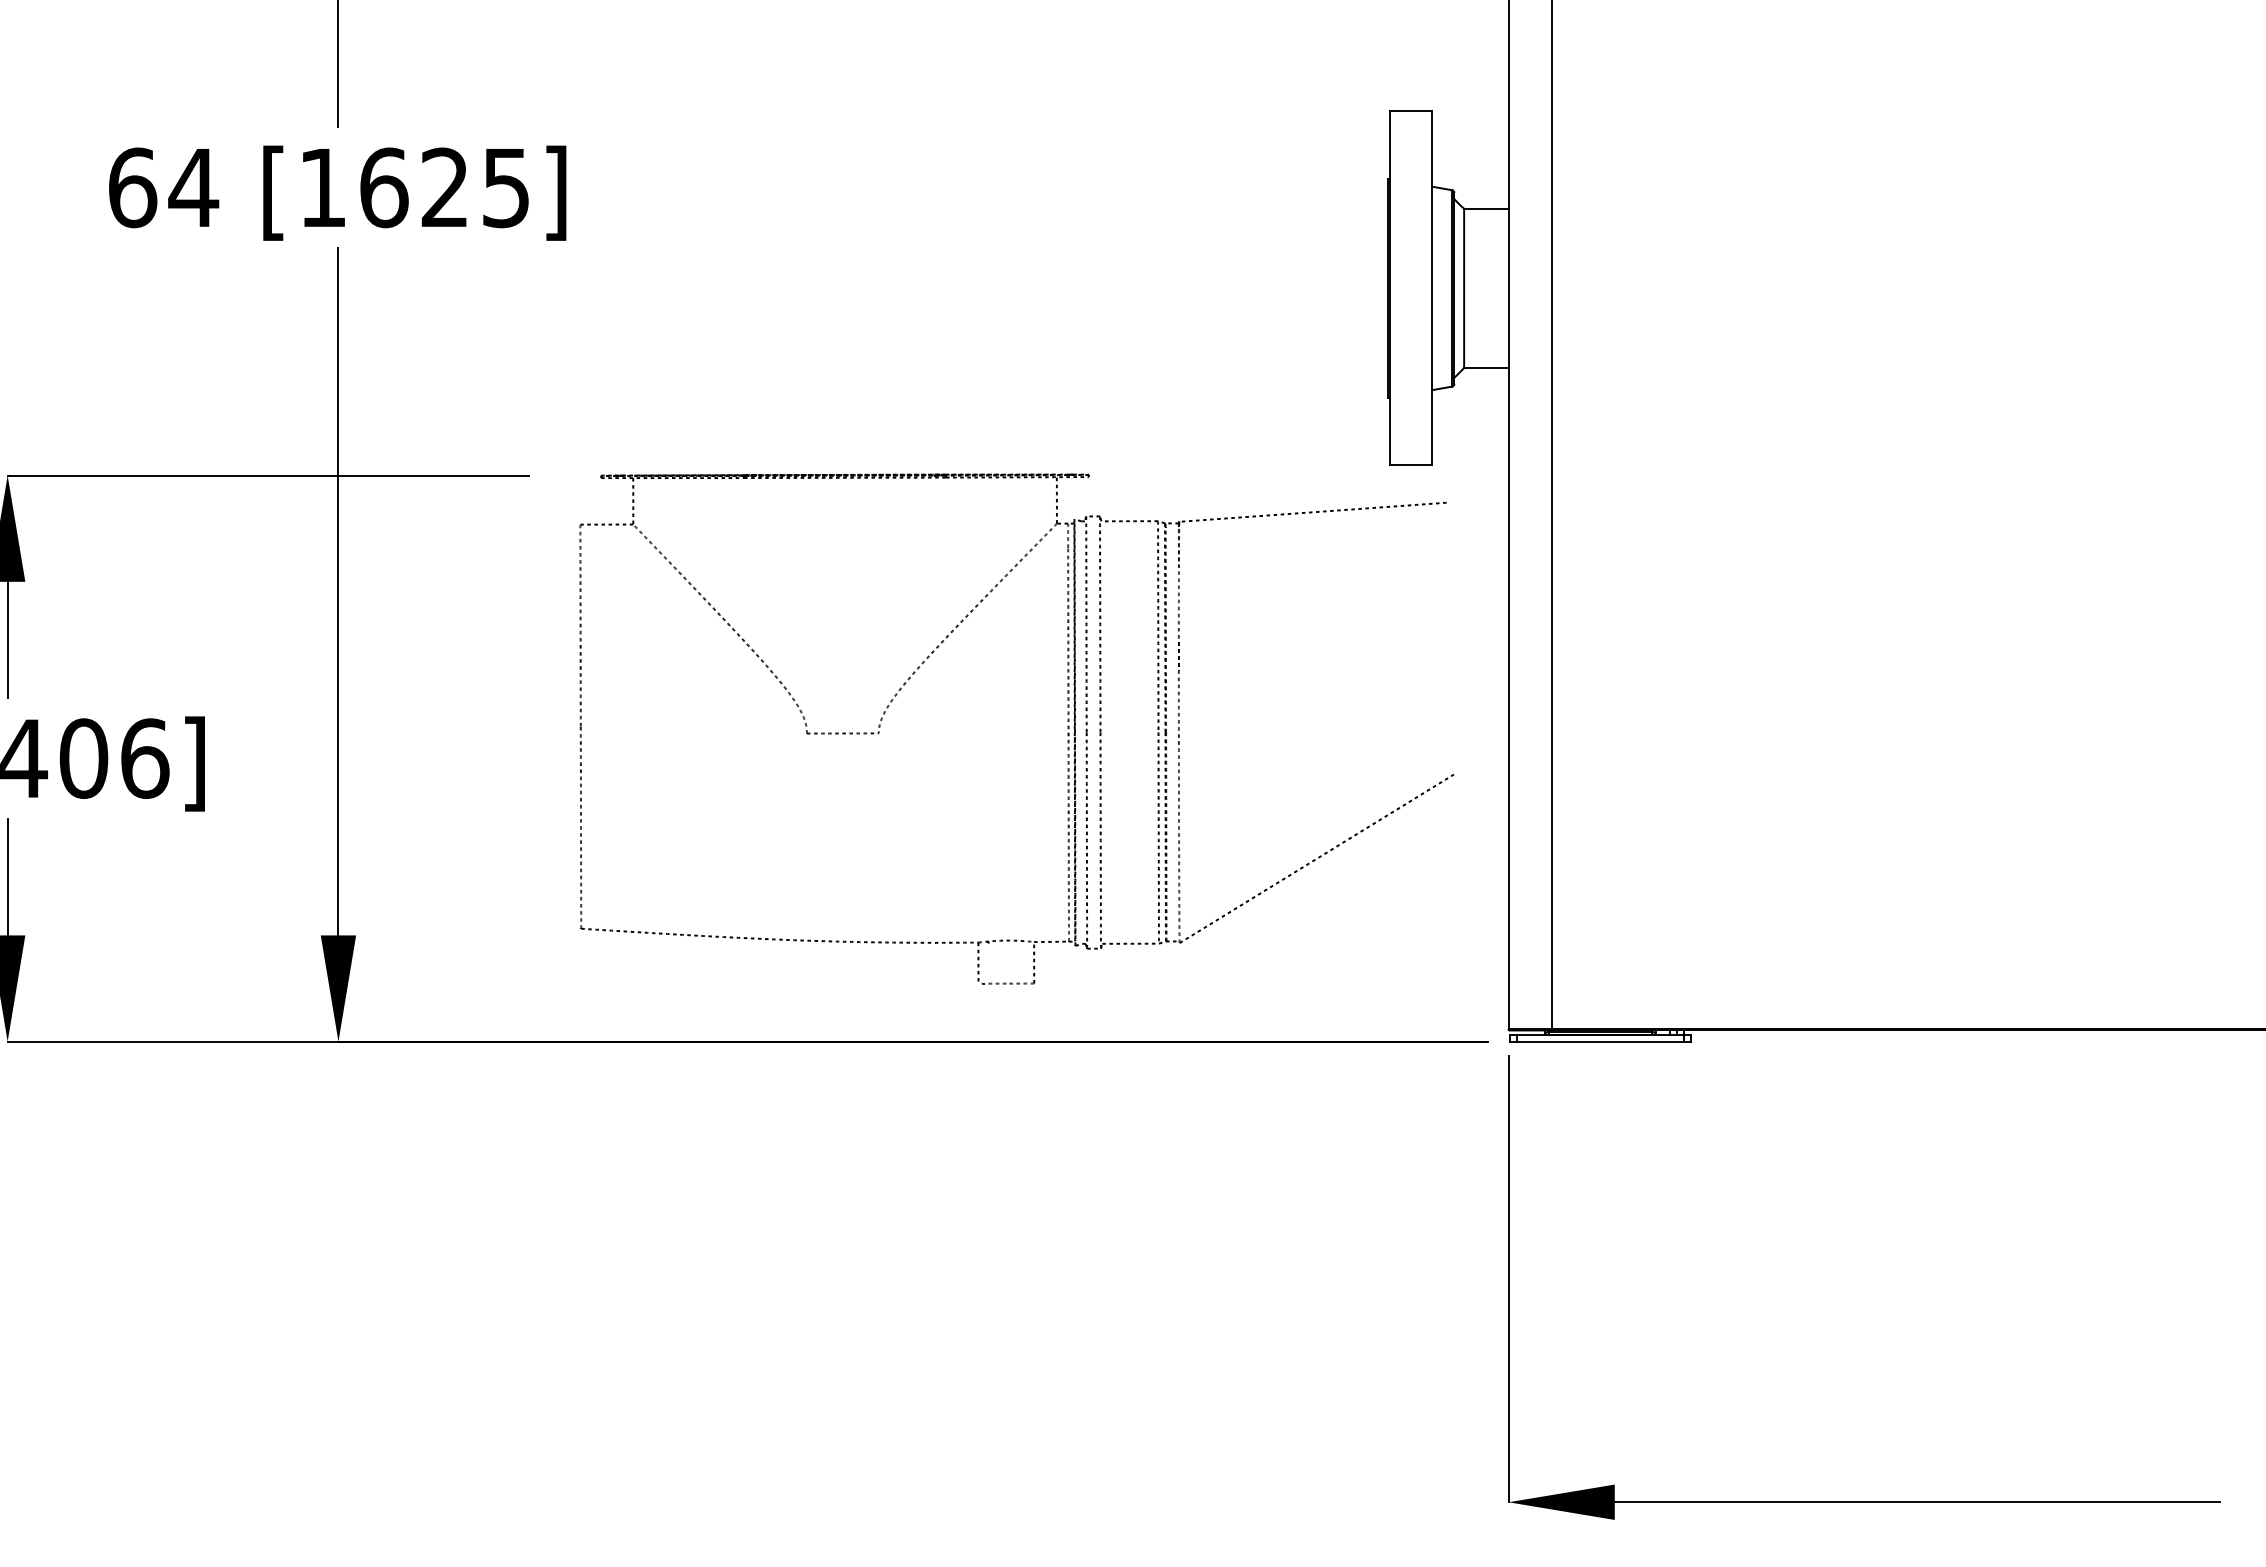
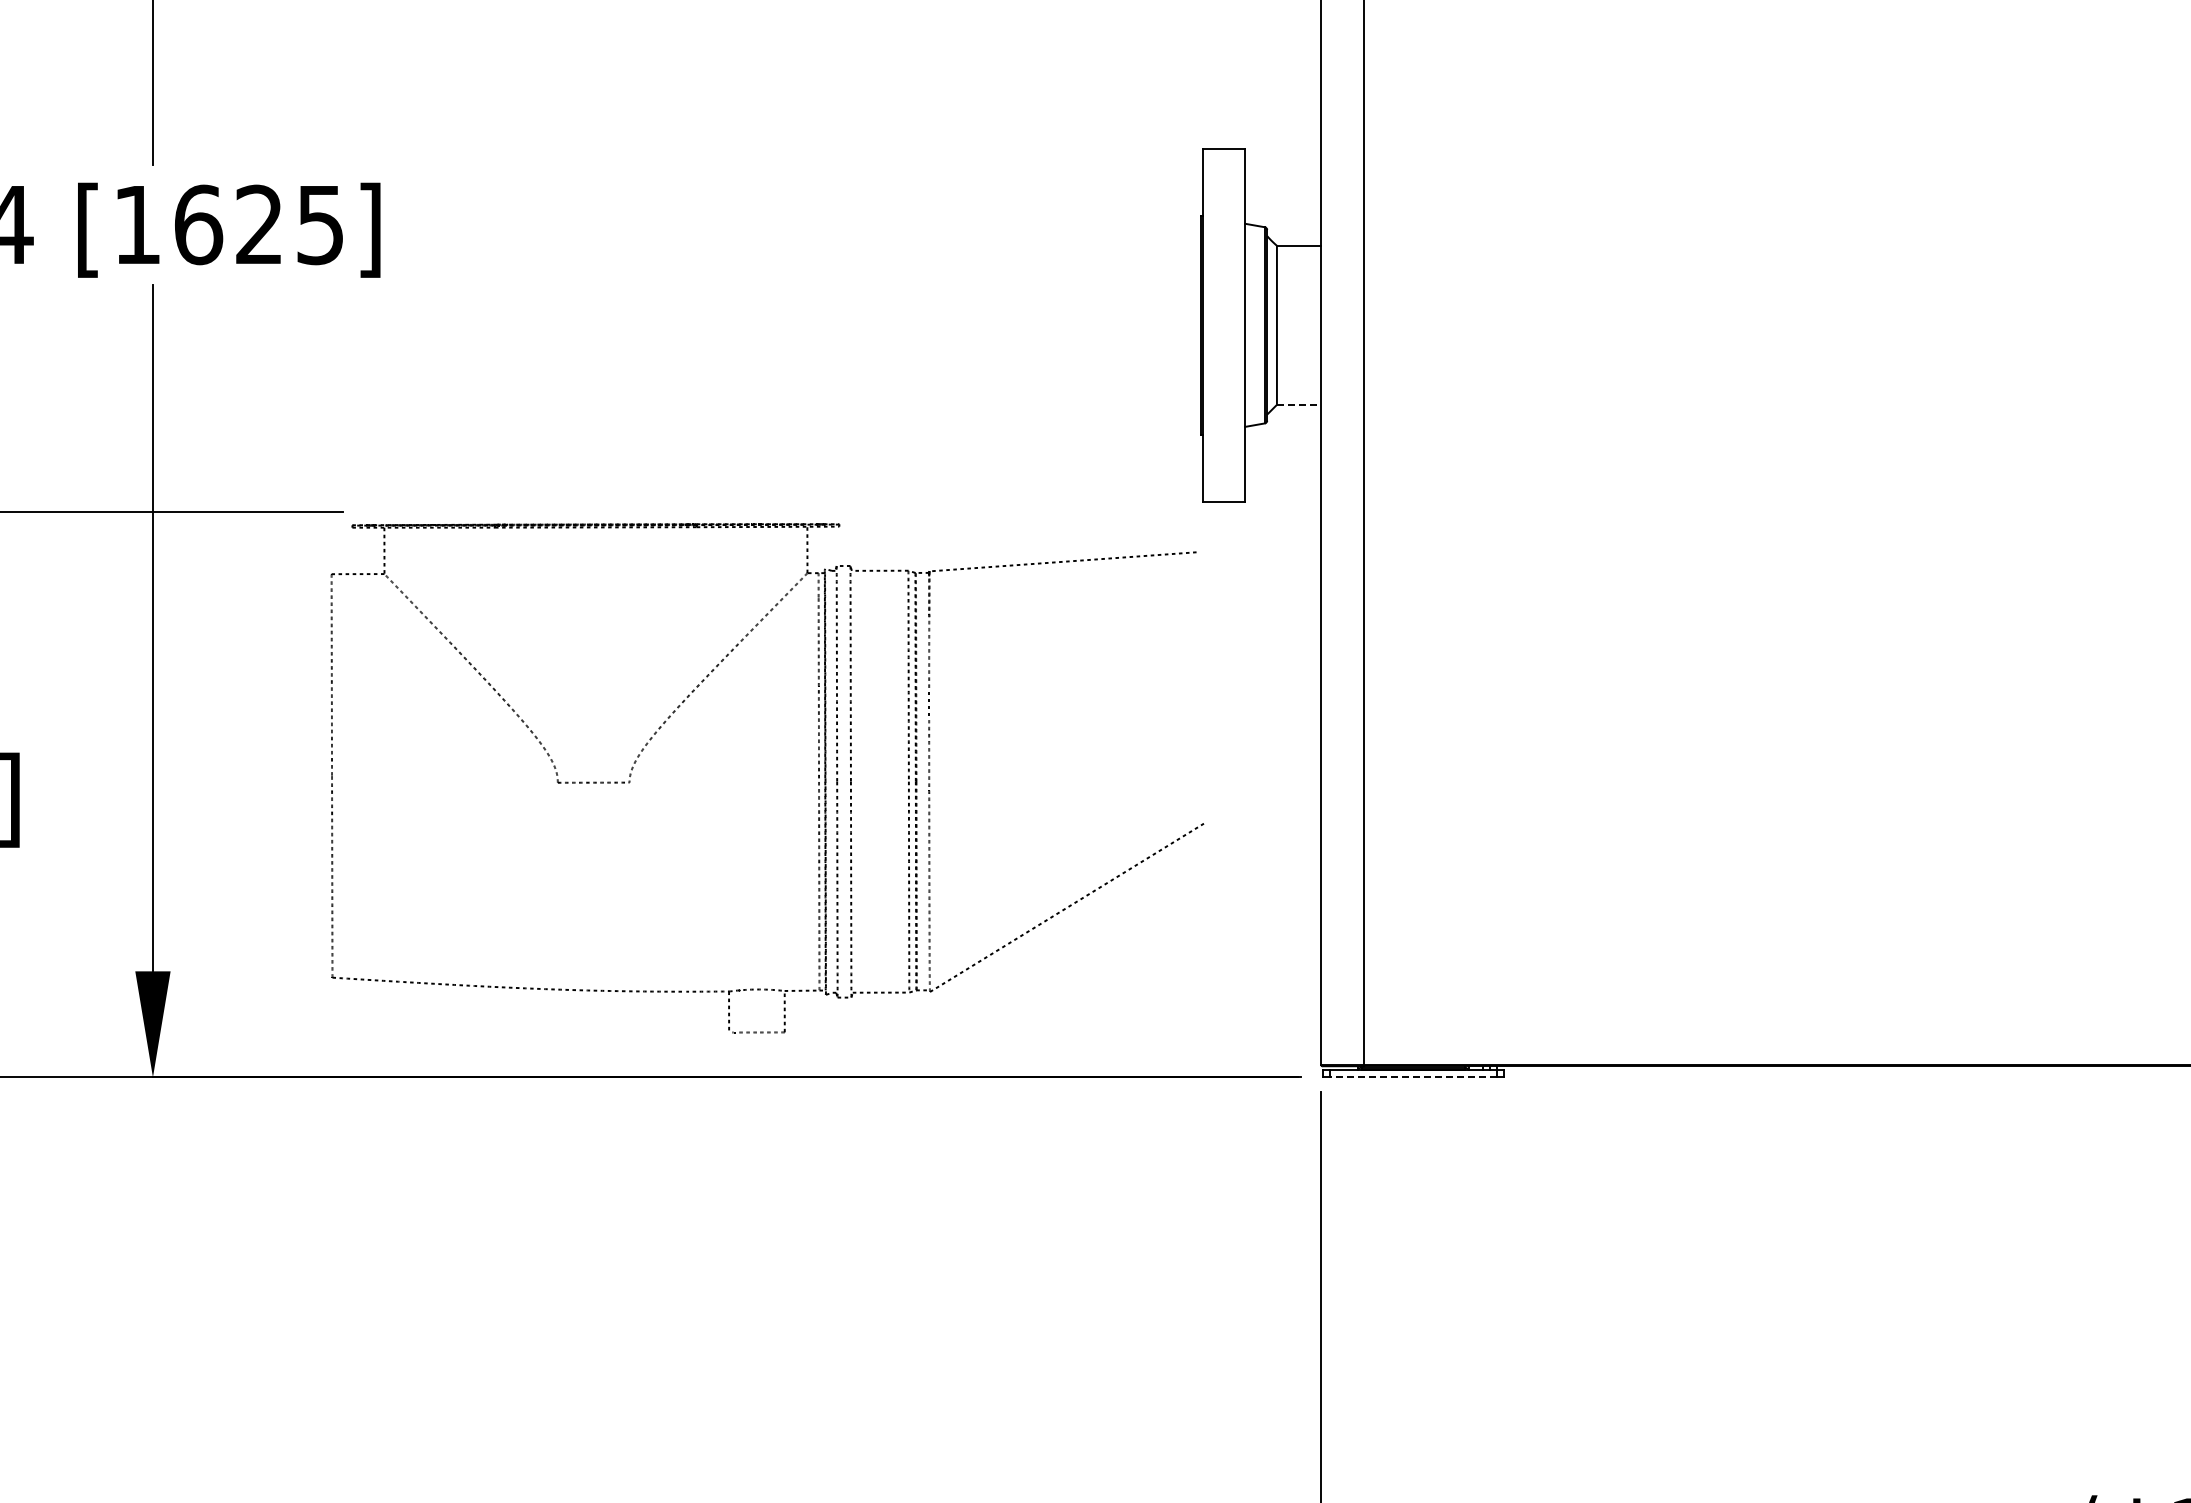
line: (1486, 368) -> (1299, 405), solid -> dashed
part: (1067, 728) -> (818, 777), moved
line: (1600, 1041) -> (1413, 1077), solid -> dashed

